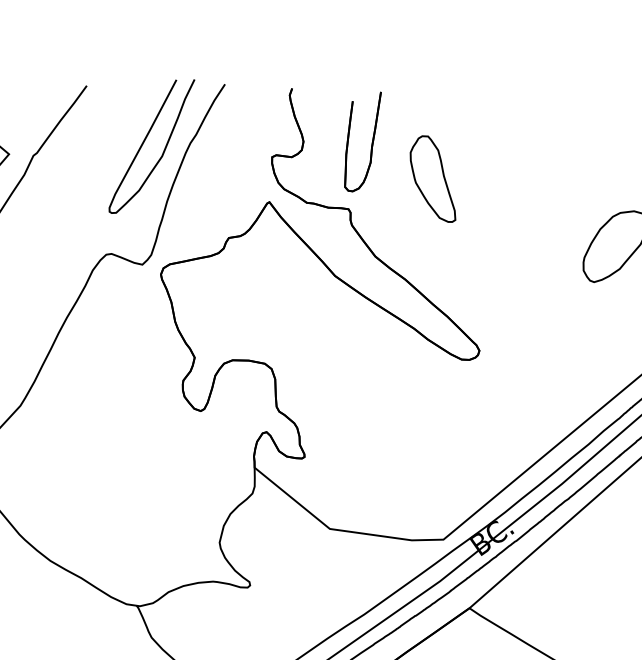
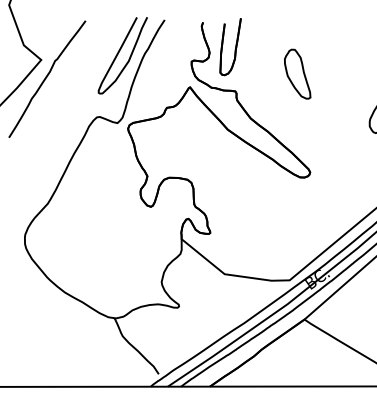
part: (362, 142) -> (230, 47), moved
part: (432, 177) -> (297, 73), moved

